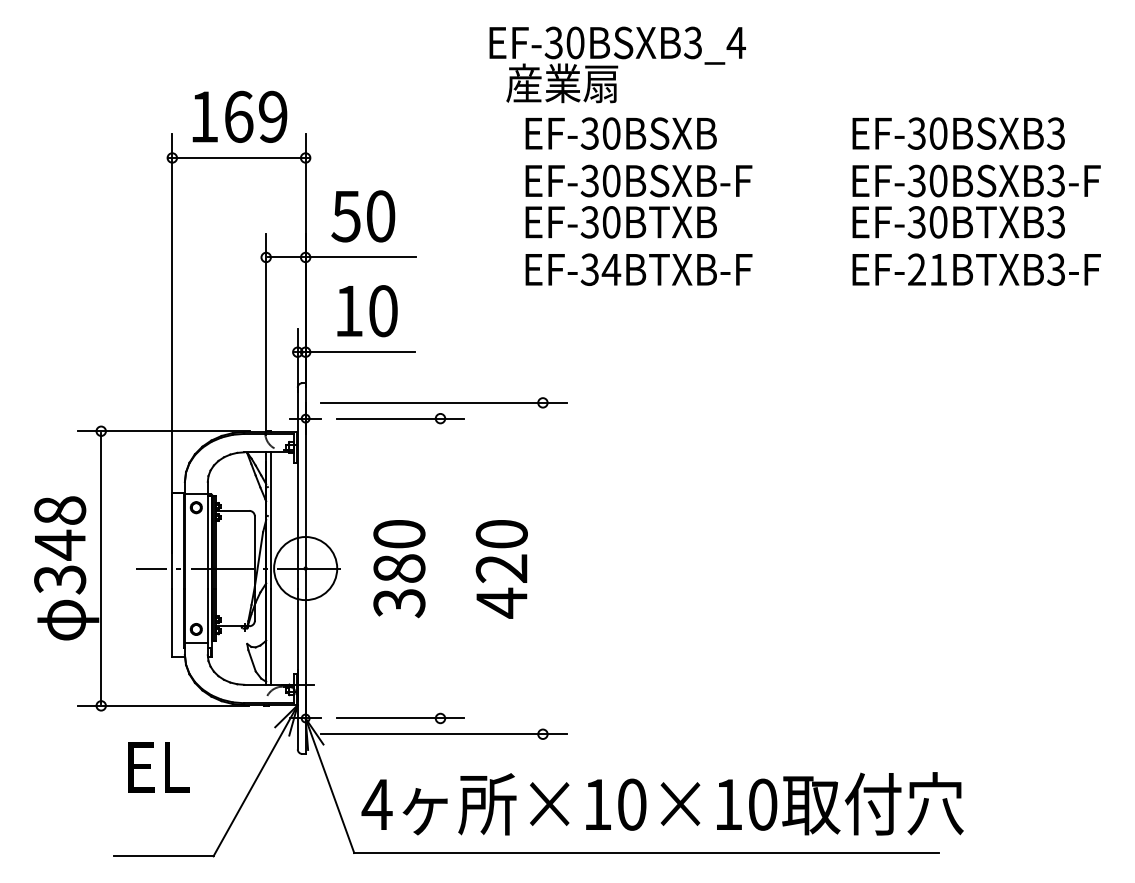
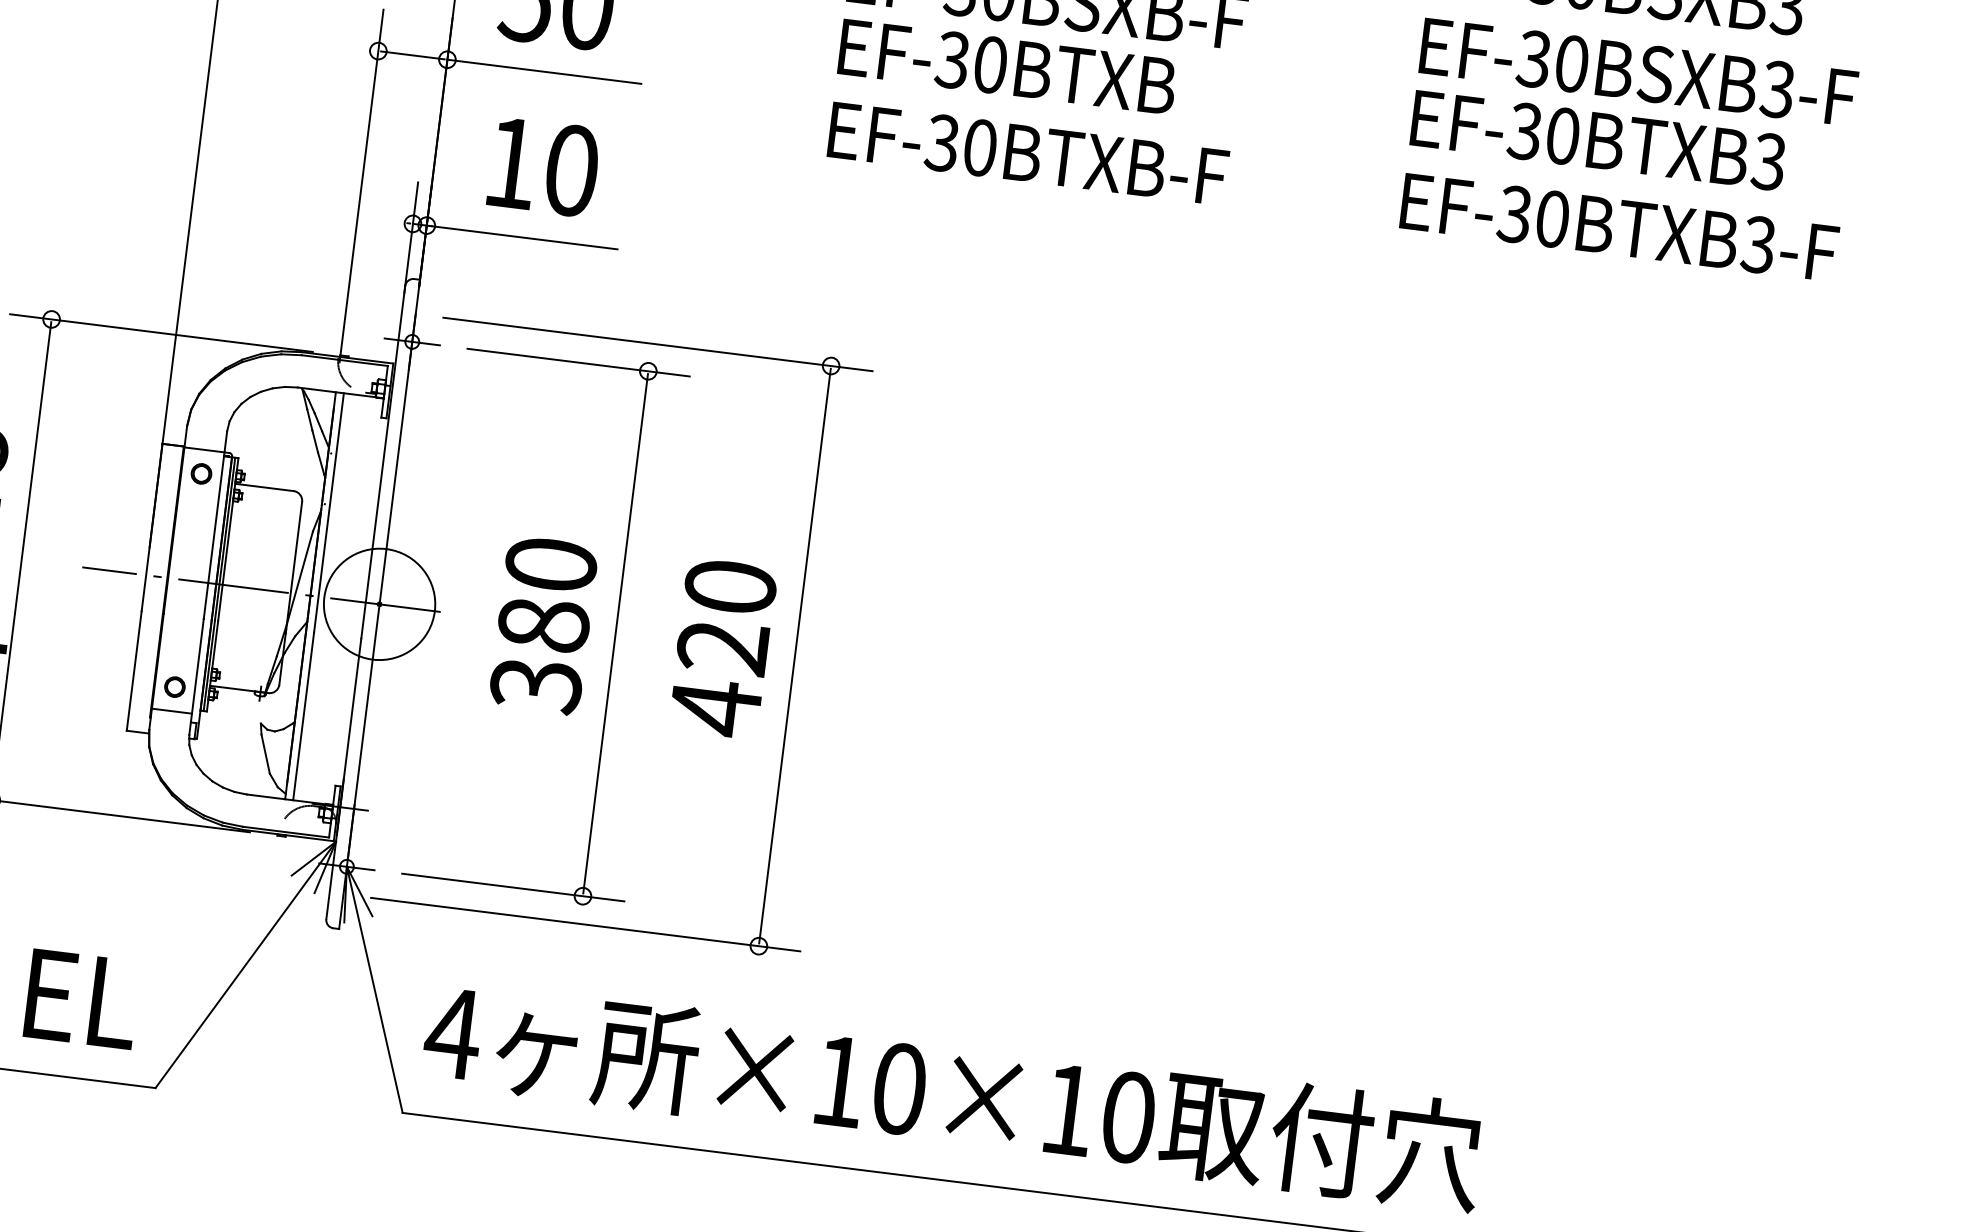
text: (611, 269) -> (980, 147), EF-34BTXB-F -> EF-30BTXB-F
text: (927, 269) -> (1533, 216), EF-21BTXB3-F -> EF-30BTXB3-F
line: (440, 568) -> (615, 633), added
line: (542, 568) -> (794, 655), added
text: (158, 767) -> (81, 999), moved

